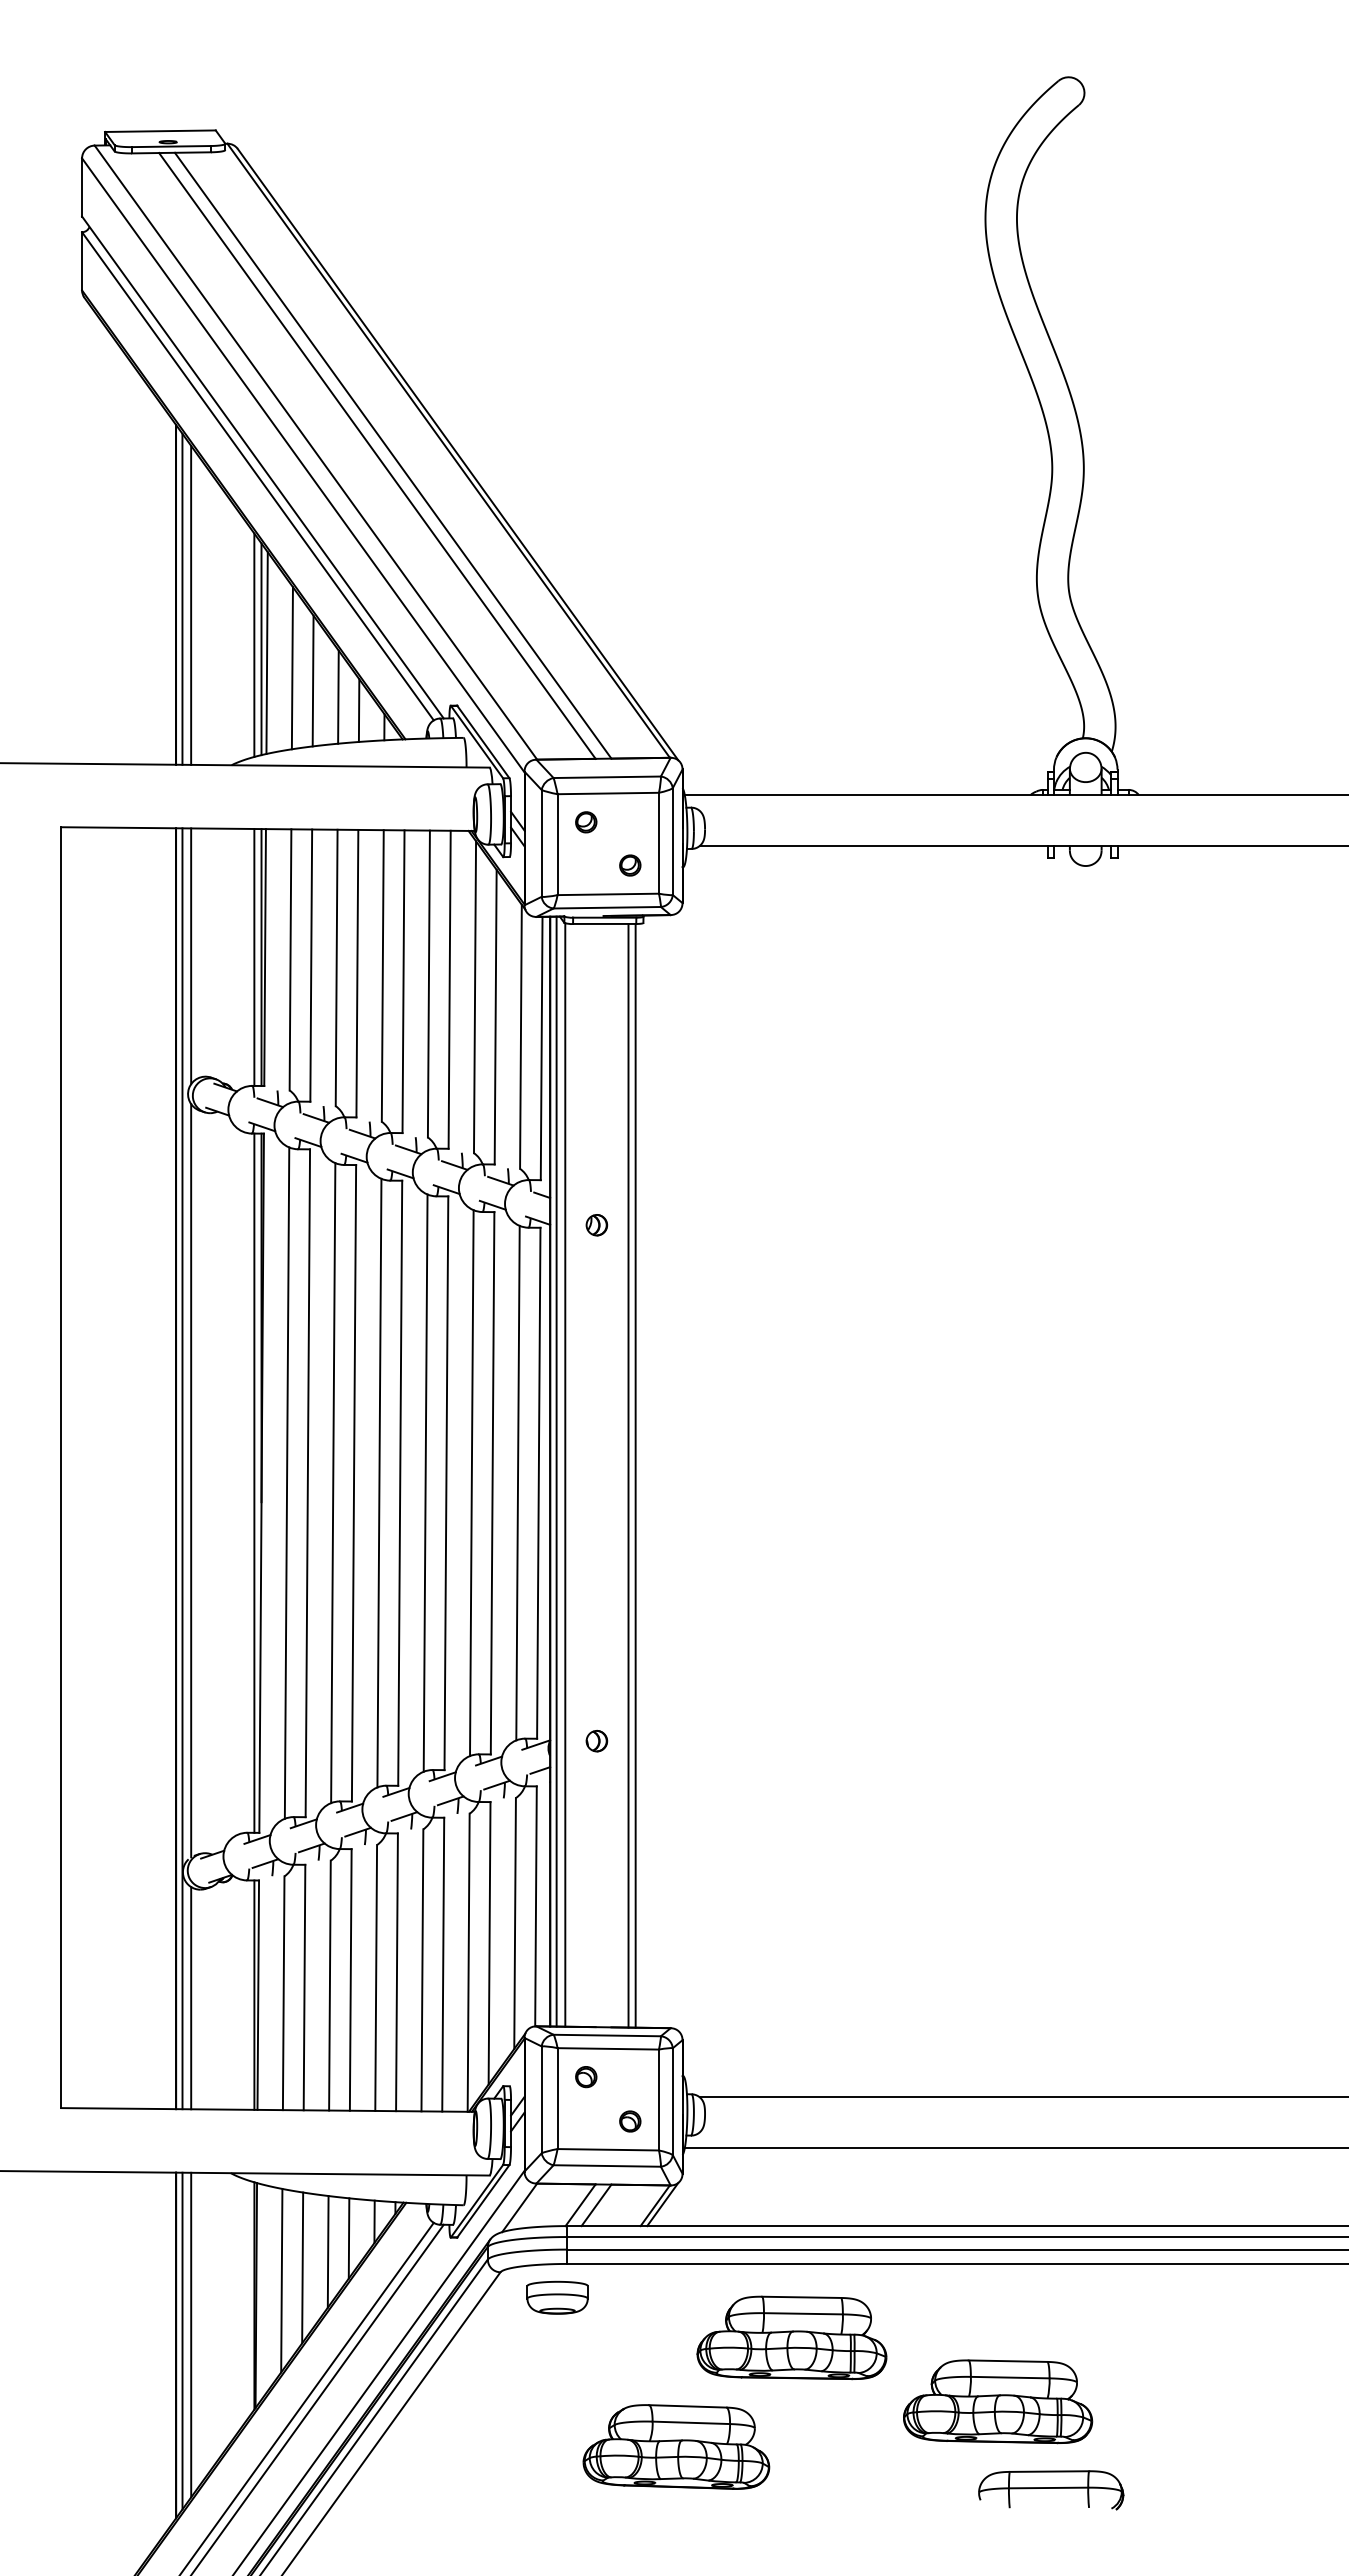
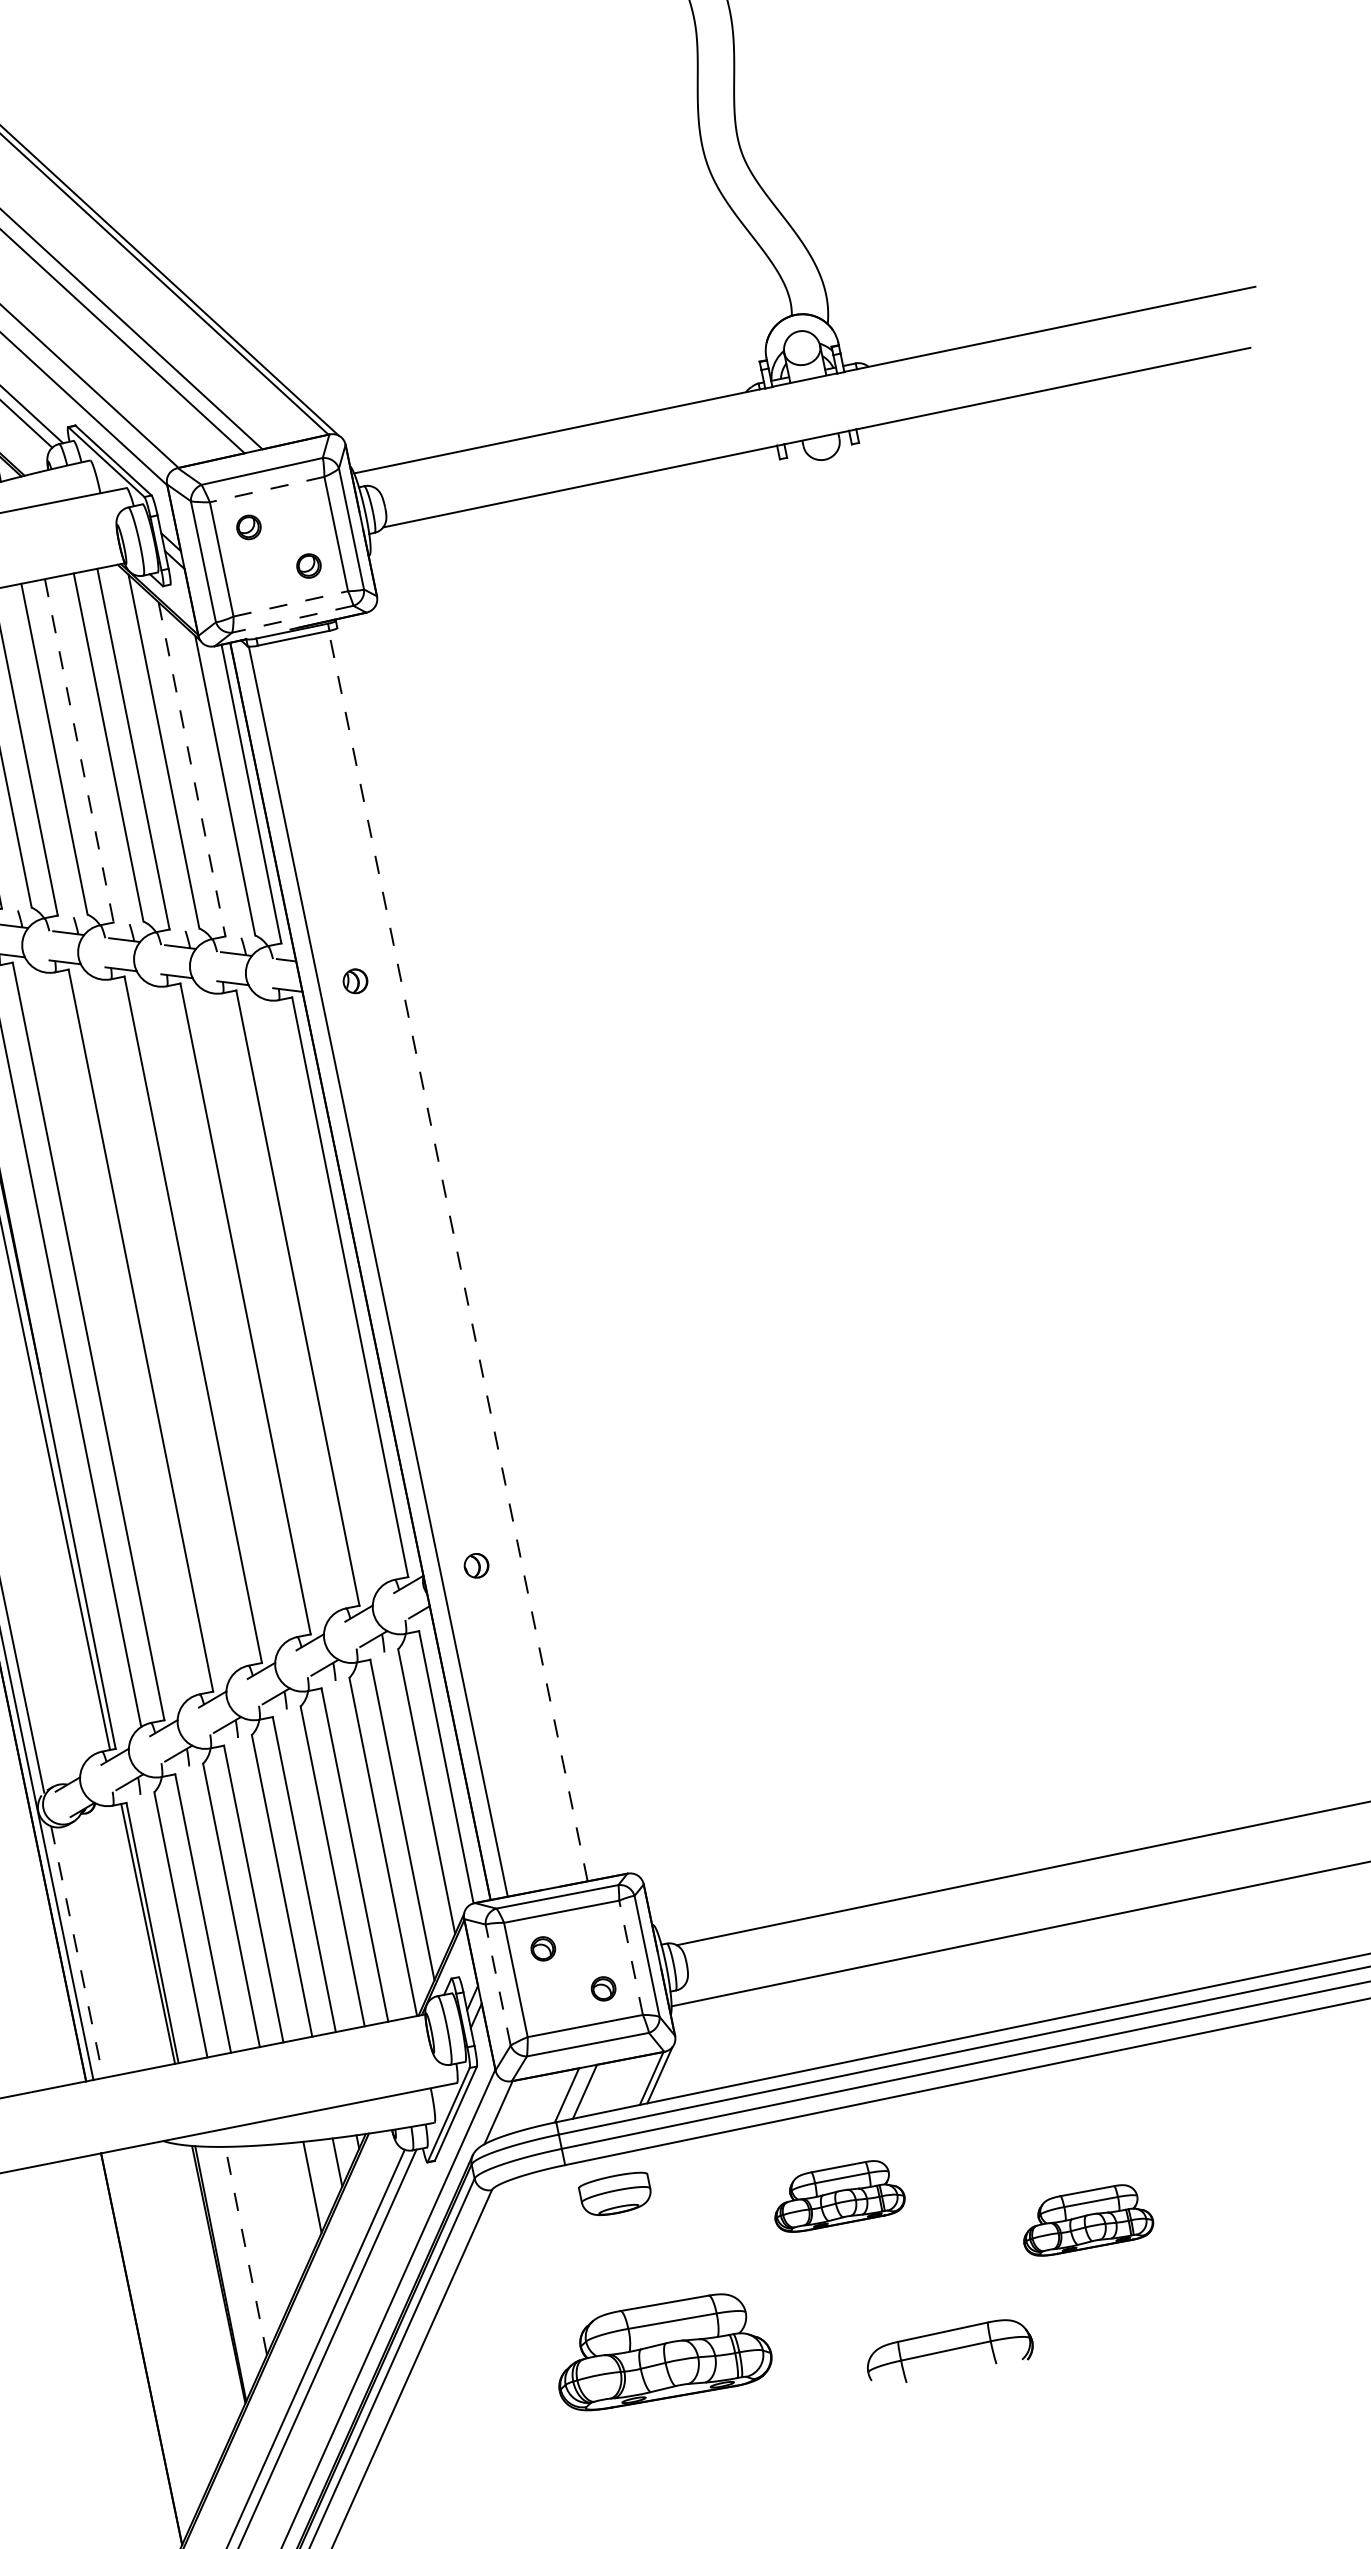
line: (608, 793) -> (267, 489), solid -> dashed
line: (608, 894) -> (291, 603), solid -> dashed
line: (607, 907) -> (292, 618), solid -> dashed
line: (403, 982) -> (79, 751), solid -> dashed
line: (495, 1017) -> (191, 769), solid -> dashed
line: (556, 1471) -> (367, 1269), removed
line: (628, 1475) -> (450, 1257), removed
line: (635, 1475) -> (457, 1255), solid -> dashed
line: (379, 1482) -> (169, 1323), removed
line: (425, 1482) -> (221, 1313), removed
line: (517, 1482) -> (325, 1291), removed
line: (333, 1483) -> (117, 1335), removed
line: (471, 1483) -> (274, 1303), removed
line: (191, 1998) -> (77, 1952), solid -> dashed
line: (541, 2099) -> (497, 1984), solid -> dashed
line: (658, 2099) -> (630, 1957), solid -> dashed
line: (327, 2251) -> (291, 2207), removed
line: (302, 2267) -> (266, 2231), removed
line: (281, 2280) -> (245, 2250), solid -> dashed
part: (557, 2297) -> (615, 2194), moved
line: (191, 2334) -> (156, 2333), removed
part: (791, 2337) -> (836, 2195), size x0.6
line: (182, 2340) -> (147, 2342), removed
part: (998, 2401) -> (1086, 2219), size x0.6
part: (676, 2446) -> (661, 2351), moved
part: (1051, 2490) -> (949, 2353), moved

